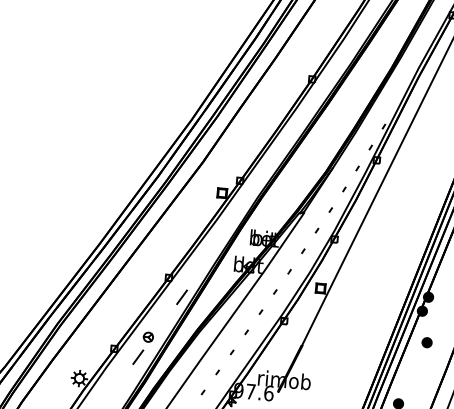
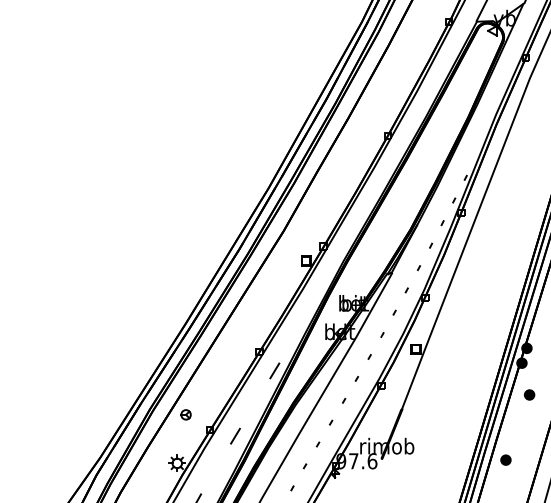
part: (147, 336) -> (185, 414), moved

